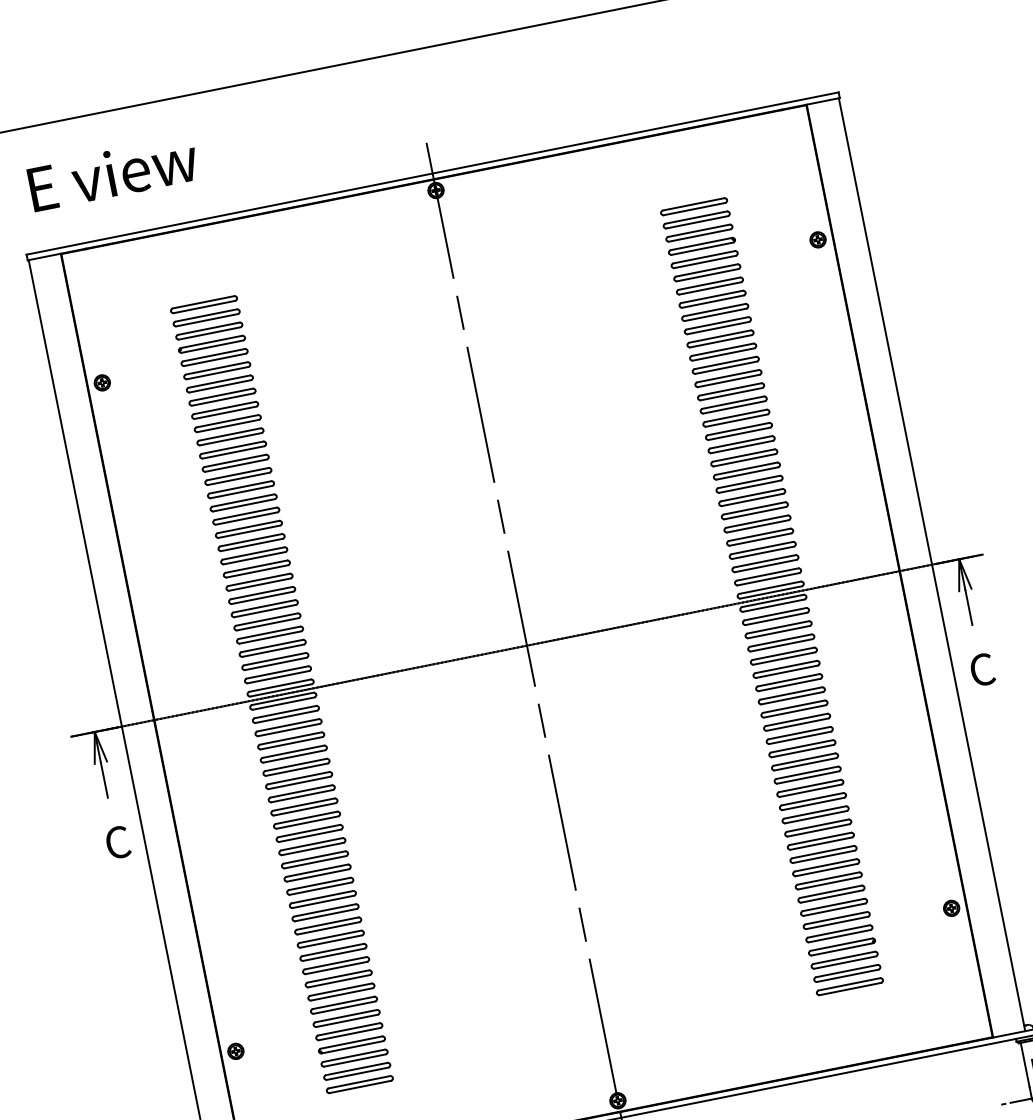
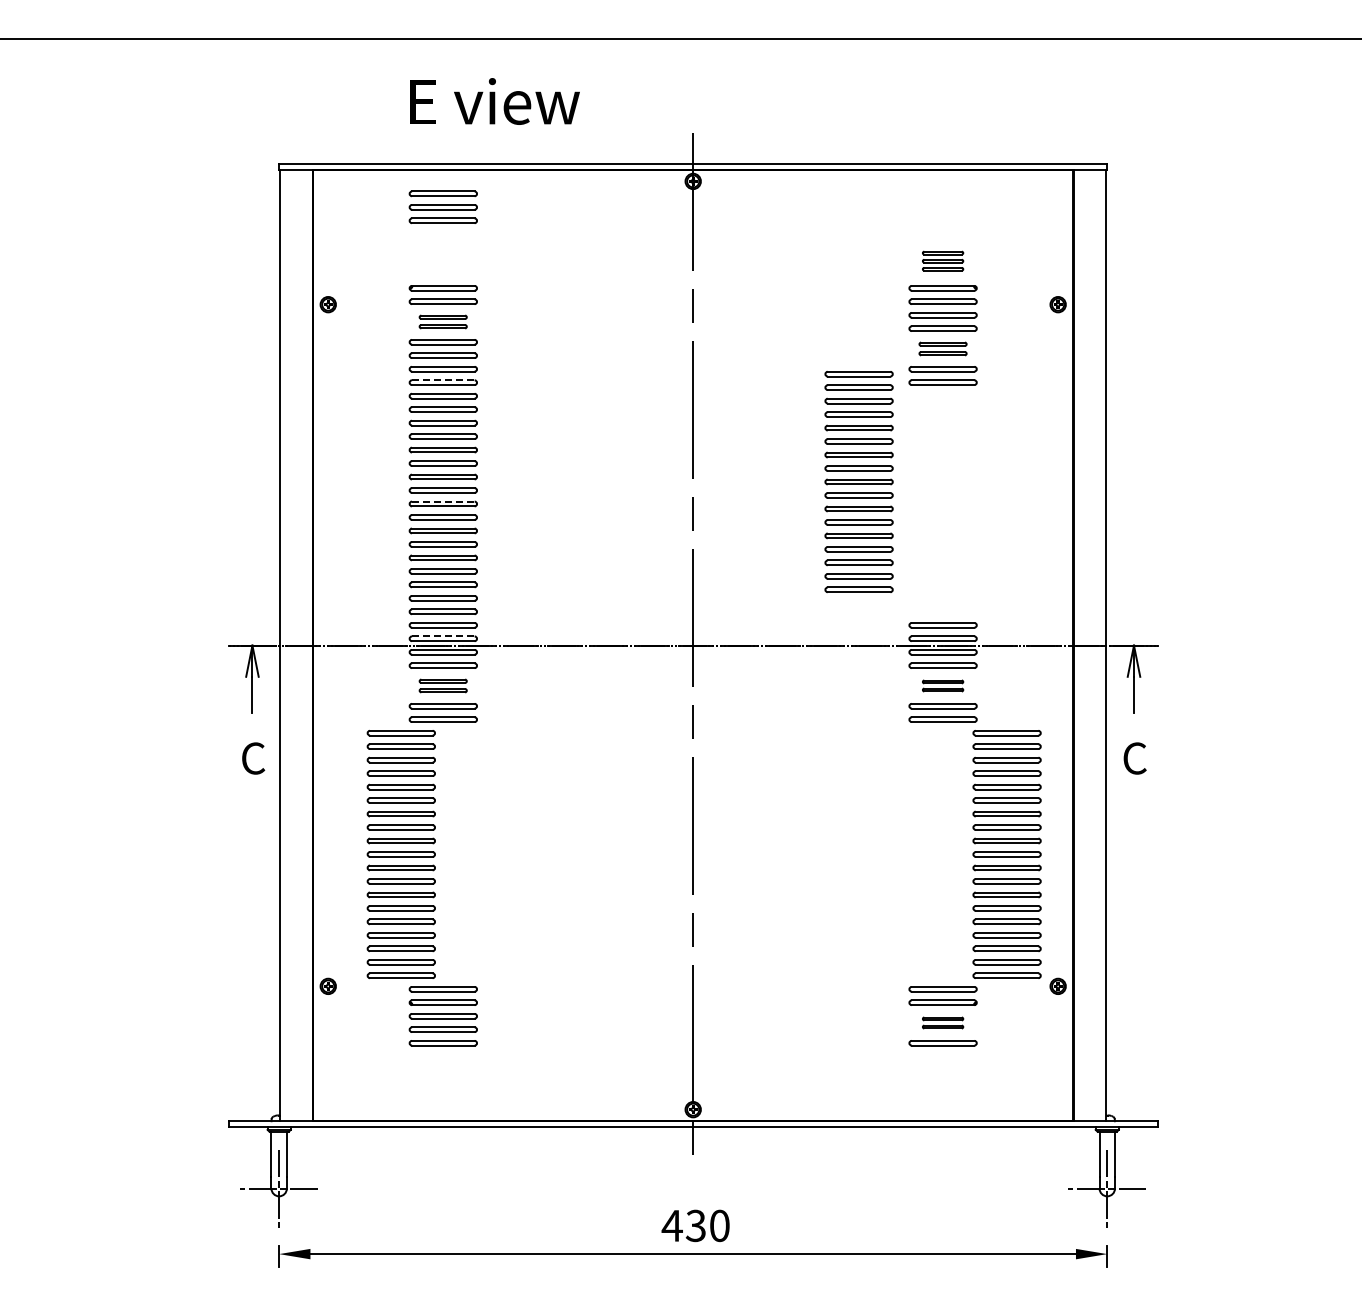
text: (112, 173) -> (494, 101), moved
part: (695, 219) -> (942, 260), size x0.6
part: (713, 305) -> (942, 348), size x0.7
part: (205, 317) -> (442, 206), moved
part: (217, 377) -> (442, 321), size x0.7
line: (230, 434) -> (443, 380), solid -> dashed
part: (743, 457) -> (858, 481), moved
line: (253, 553) -> (443, 501), solid -> dashed
part: (779, 635) -> (942, 685), size x0.6
line: (280, 685) -> (443, 636), solid -> dashed
part: (288, 733) -> (442, 685), size x0.7
part: (812, 801) -> (1006, 854), moved
part: (322, 899) -> (400, 854), moved
part: (845, 966) -> (942, 1022), size x0.6

